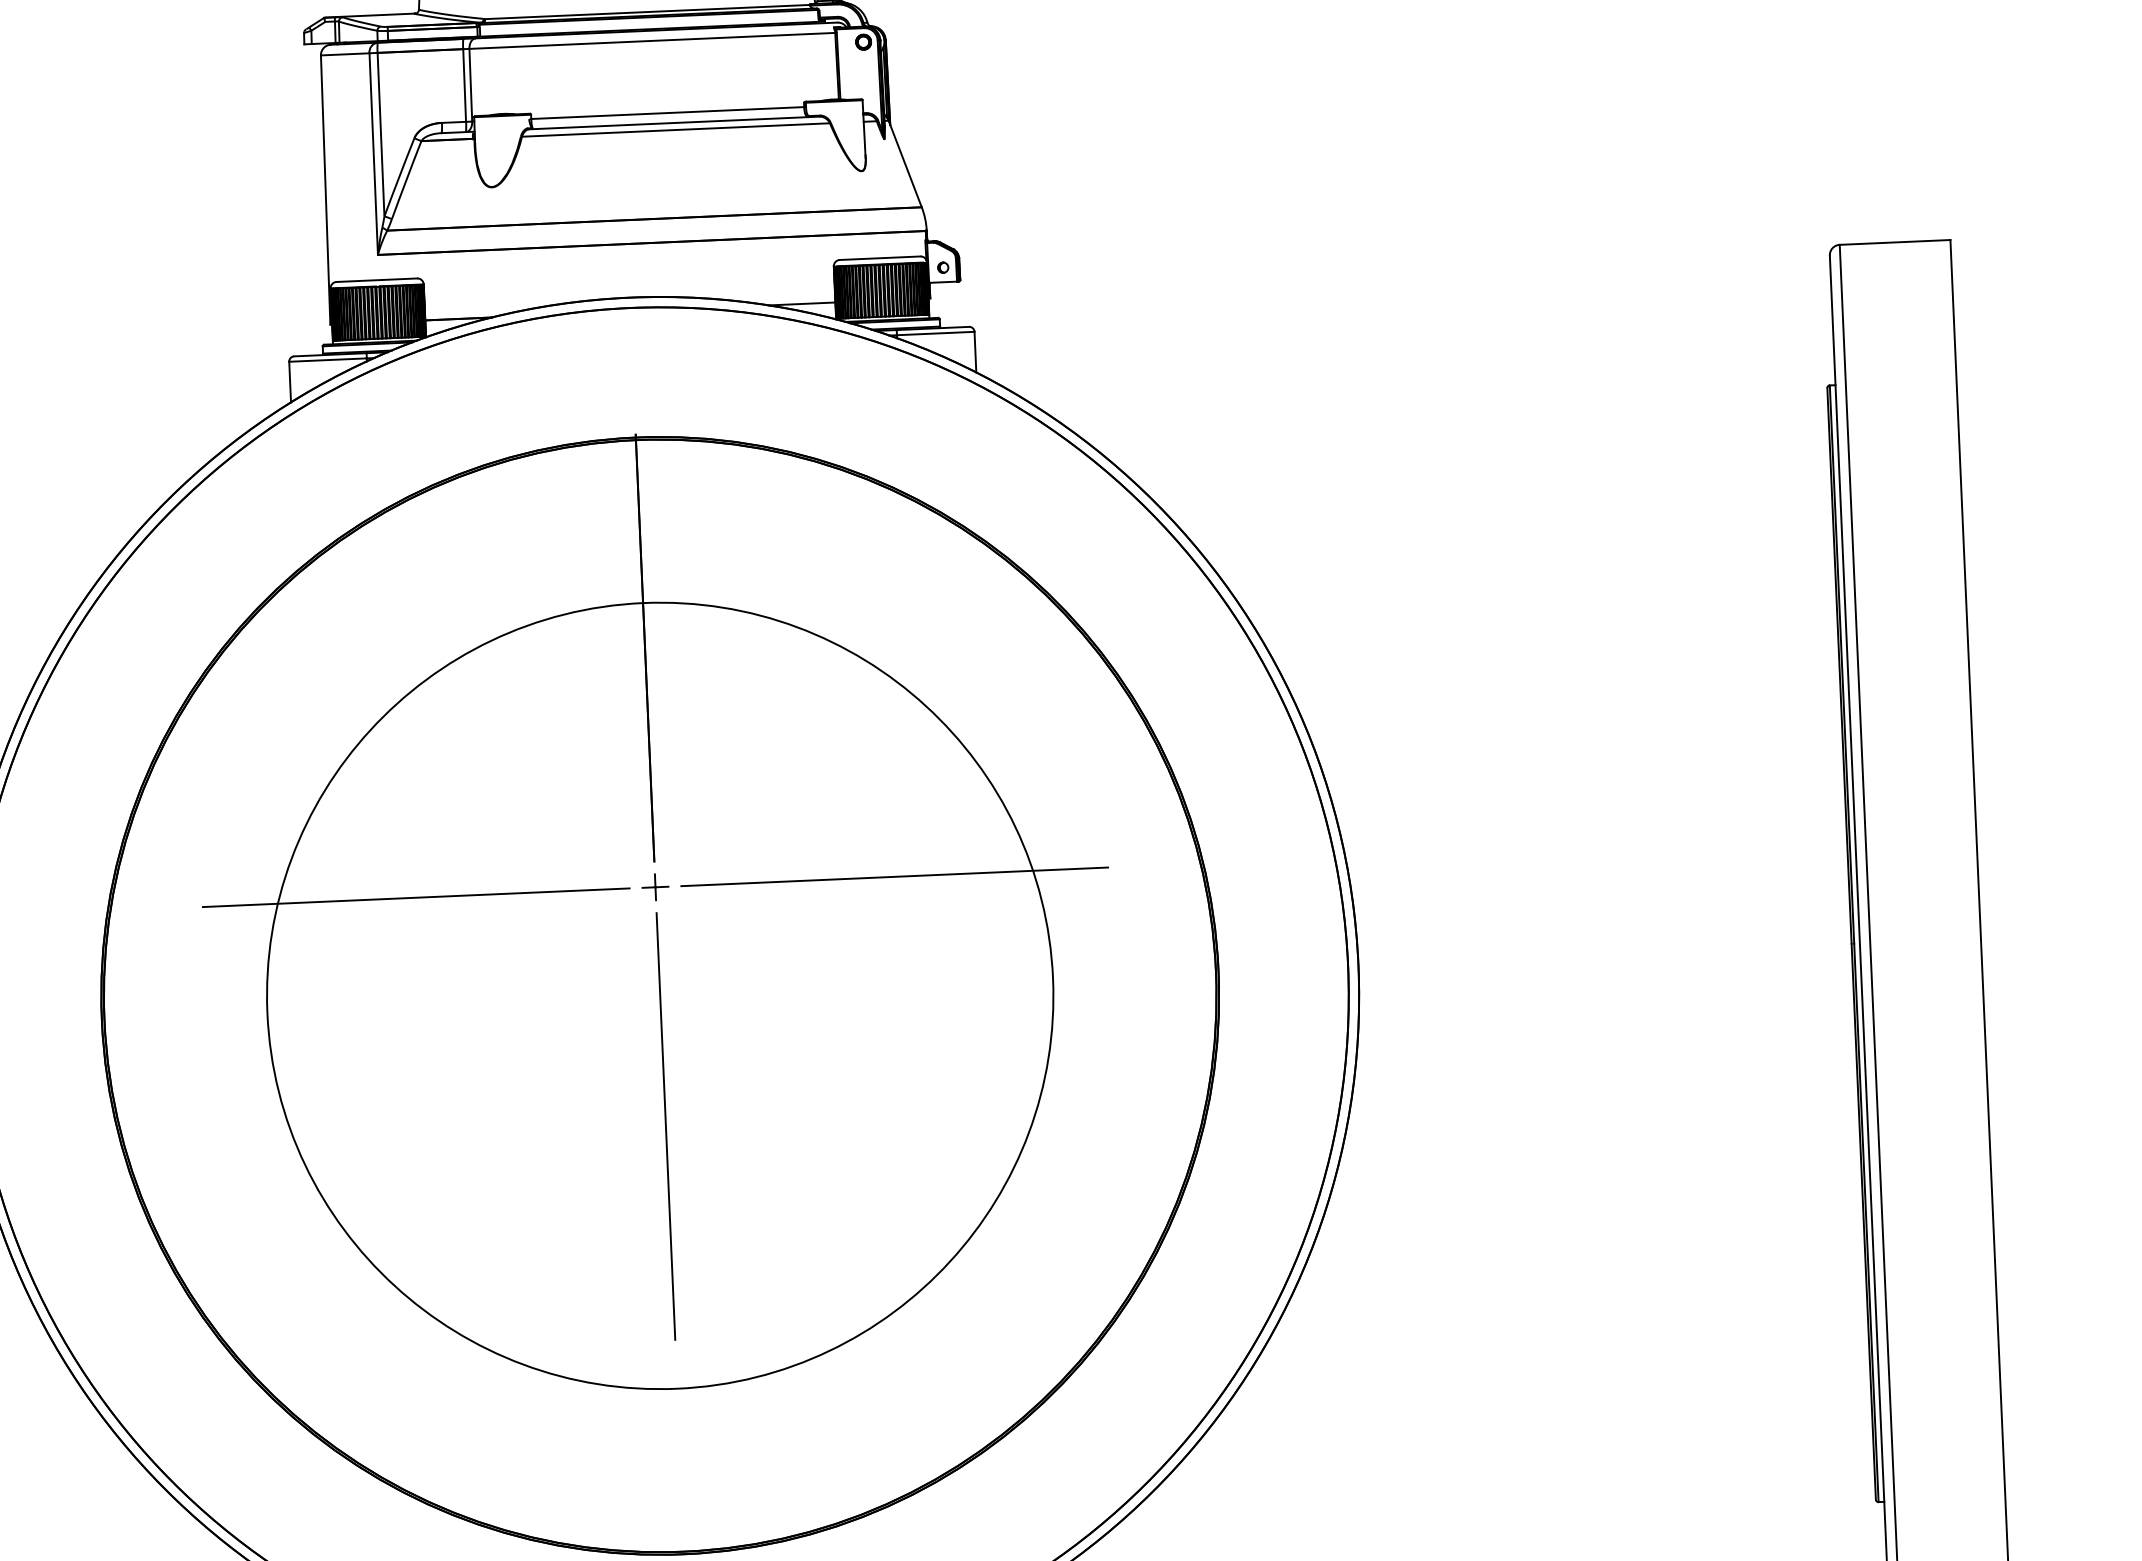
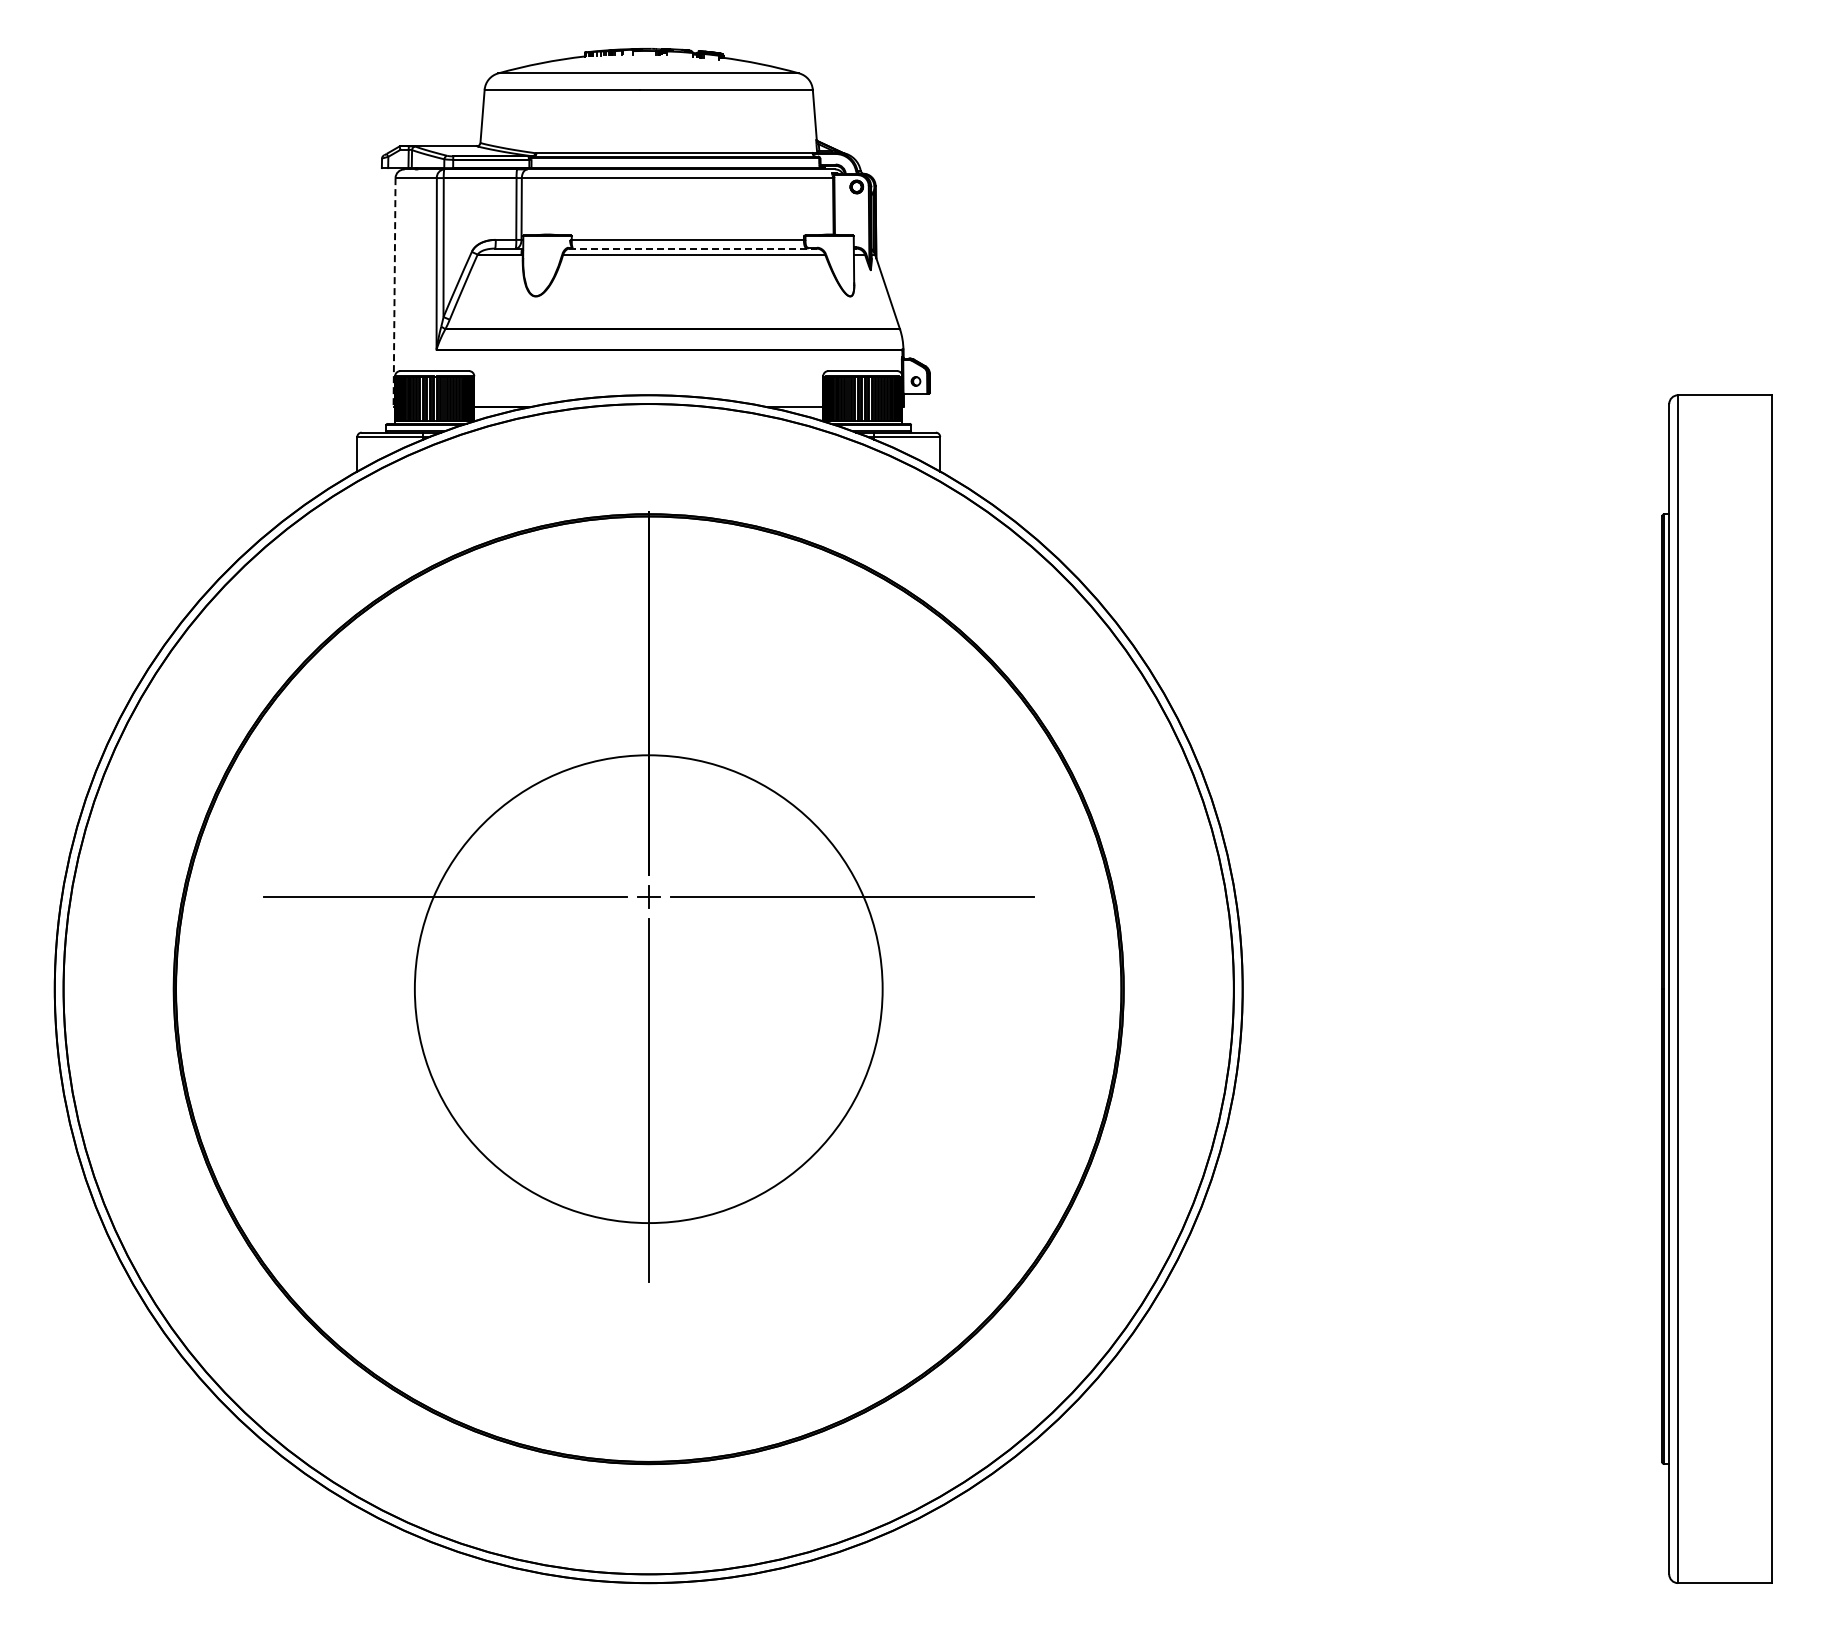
line: (674, 122) -> (693, 248), solid -> dashed
line: (325, 191) -> (394, 293), solid -> dashed
circle: (659, 996) -> (648, 989), size x0.7

